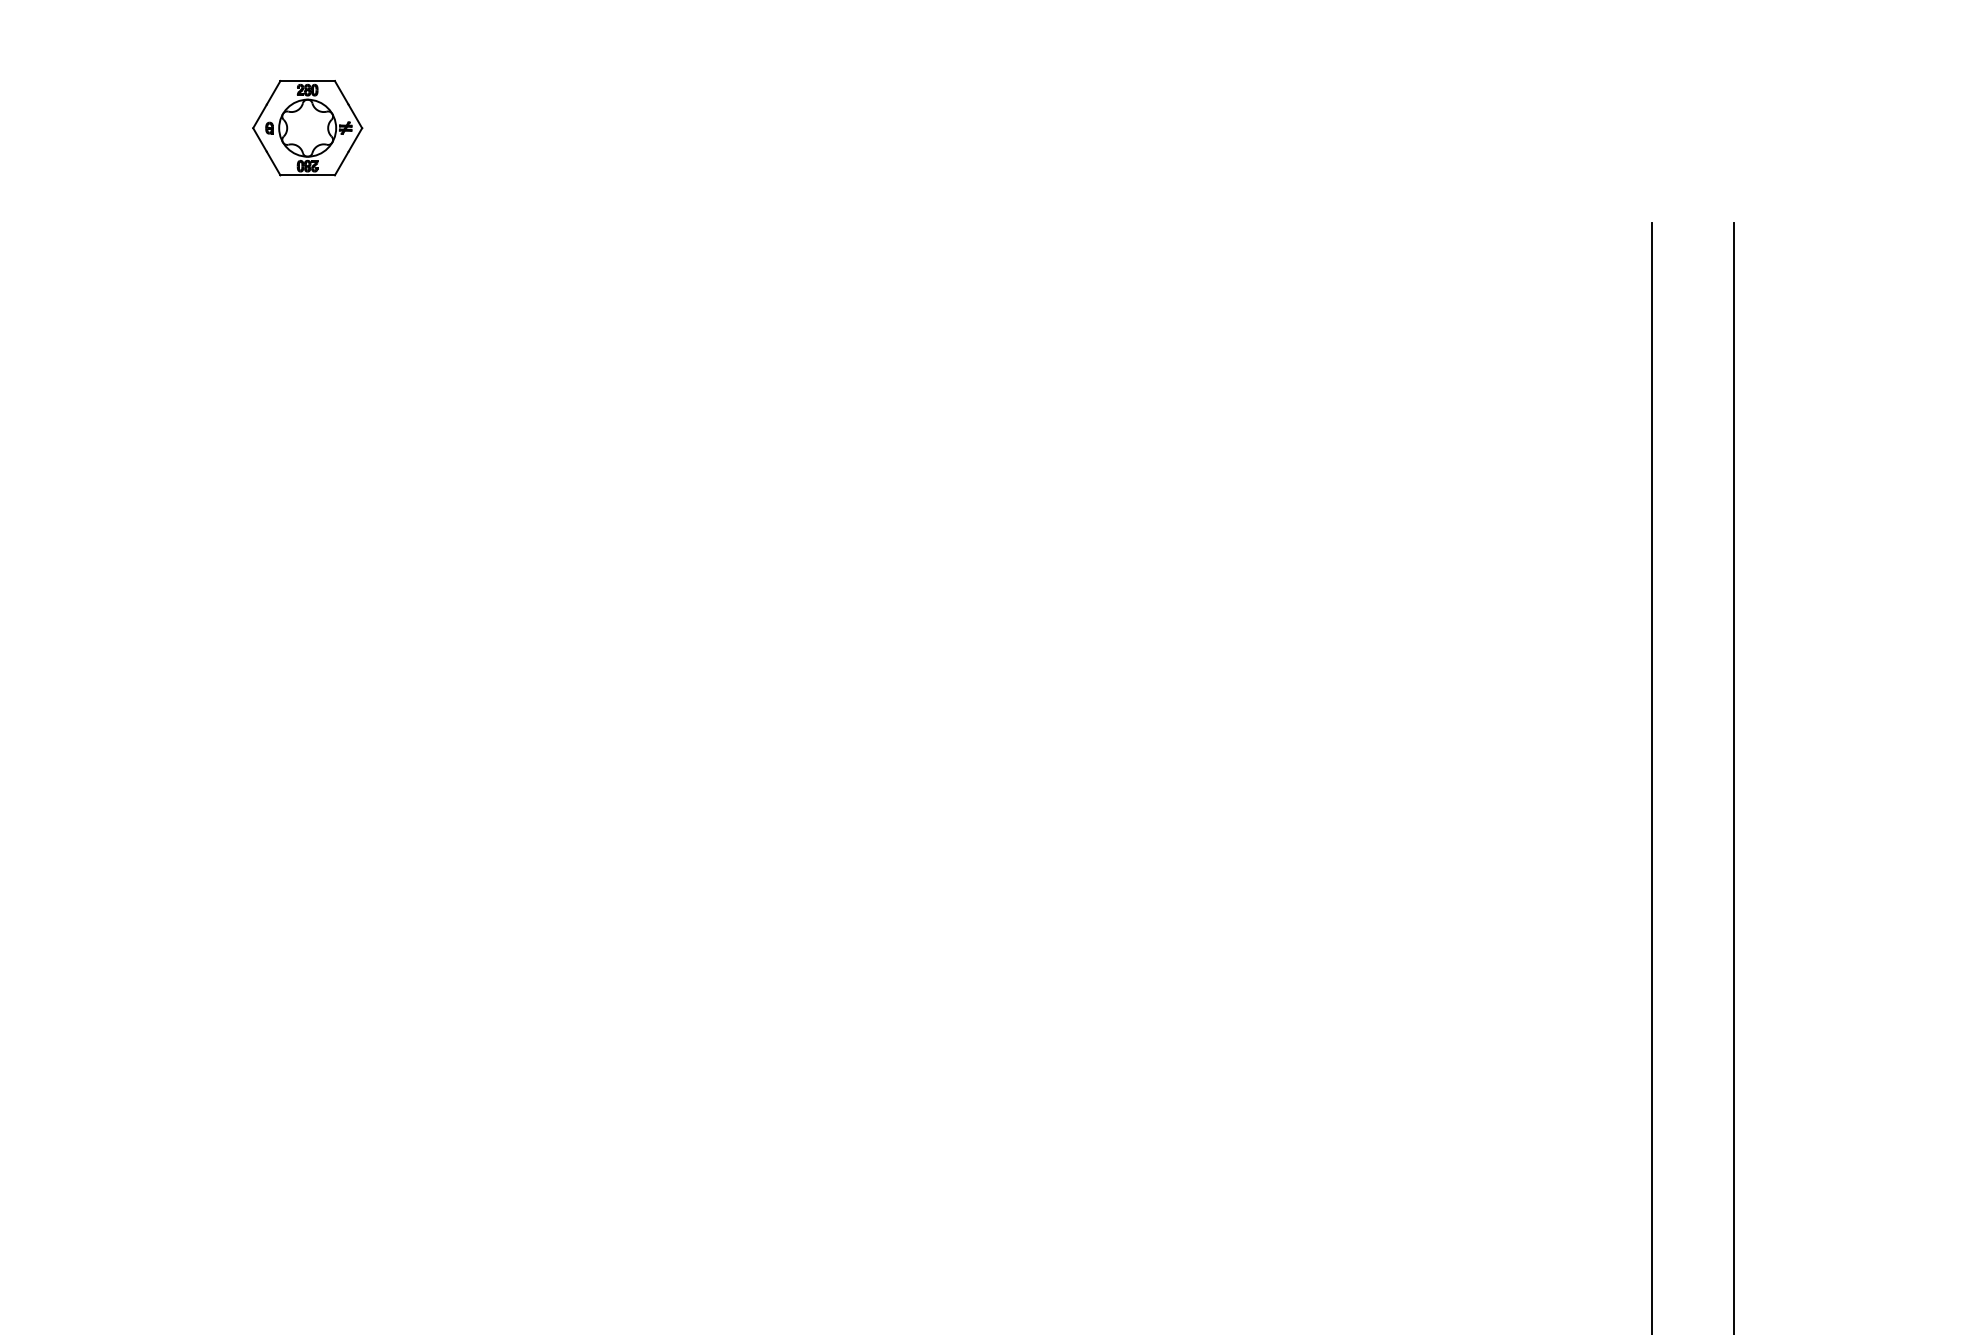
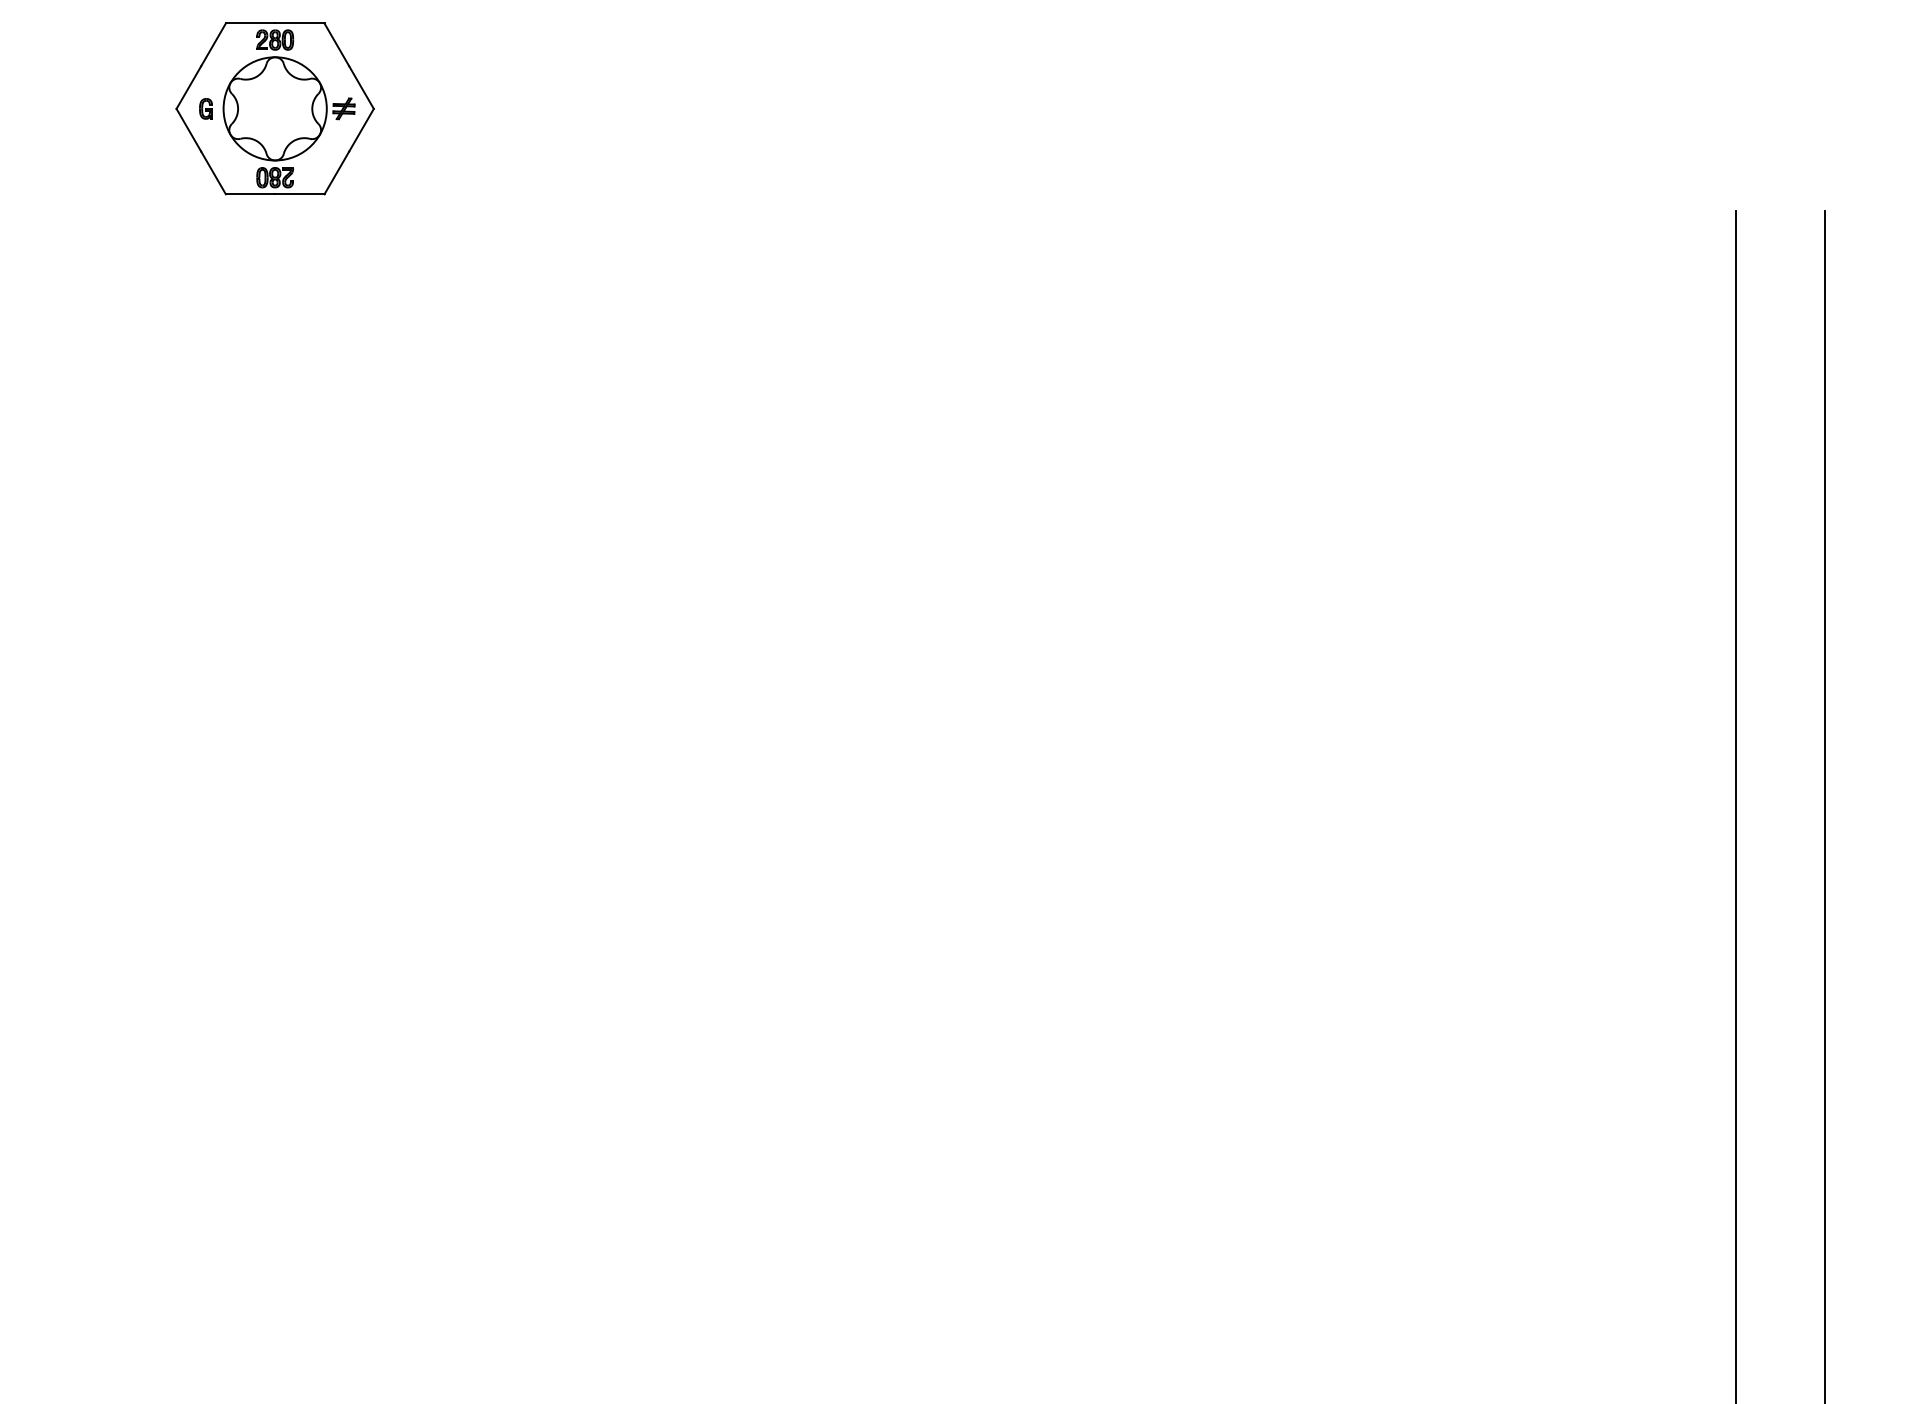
part: (307, 127) -> (274, 107), size x1.67

